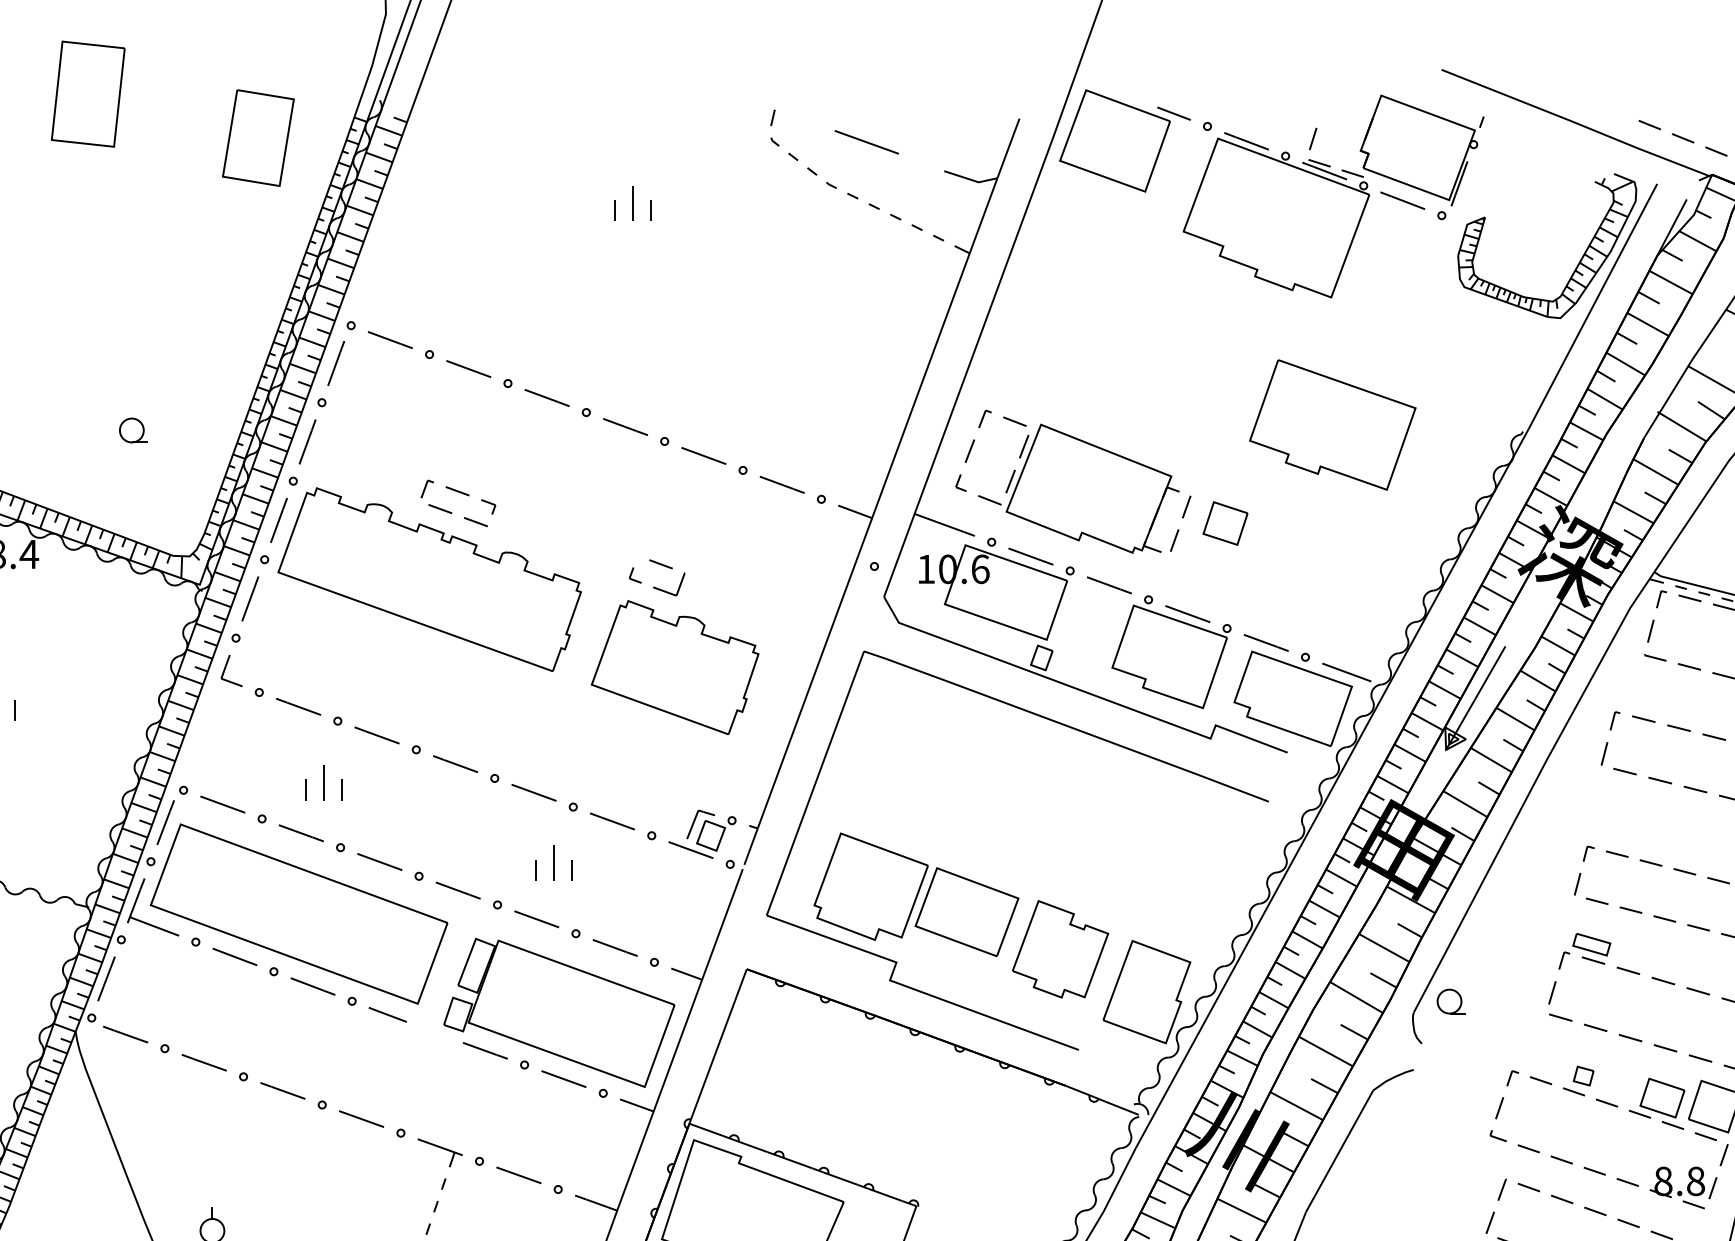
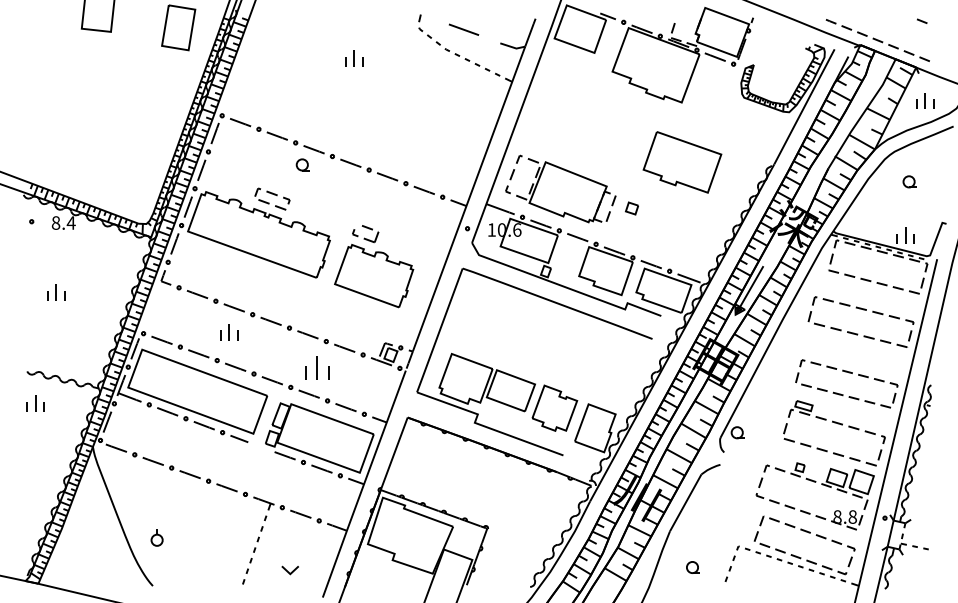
part: (132, 429) -> (302, 164), moved
part: (1224, 523) -> (631, 208), size x0.6
part: (324, 783) -> (229, 332), moved
part: (554, 862) -> (317, 367), size x1.4

